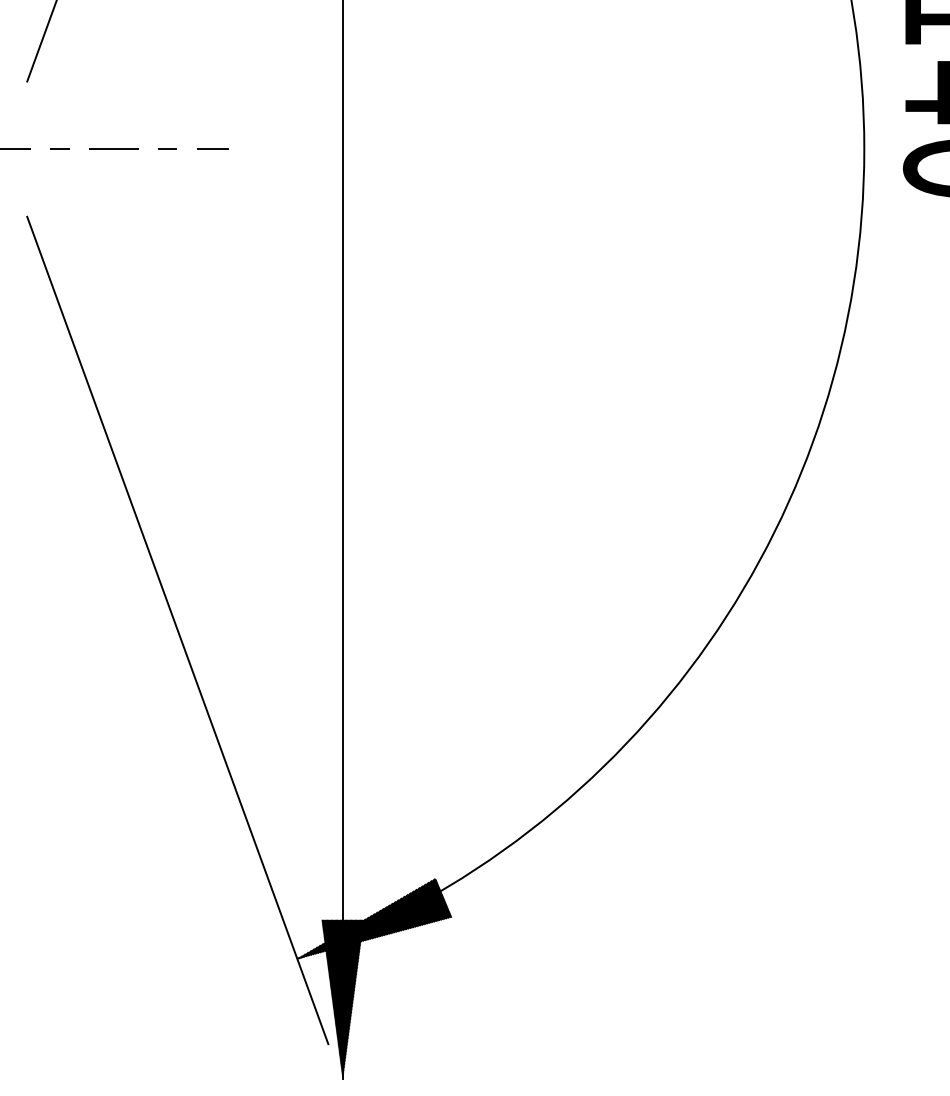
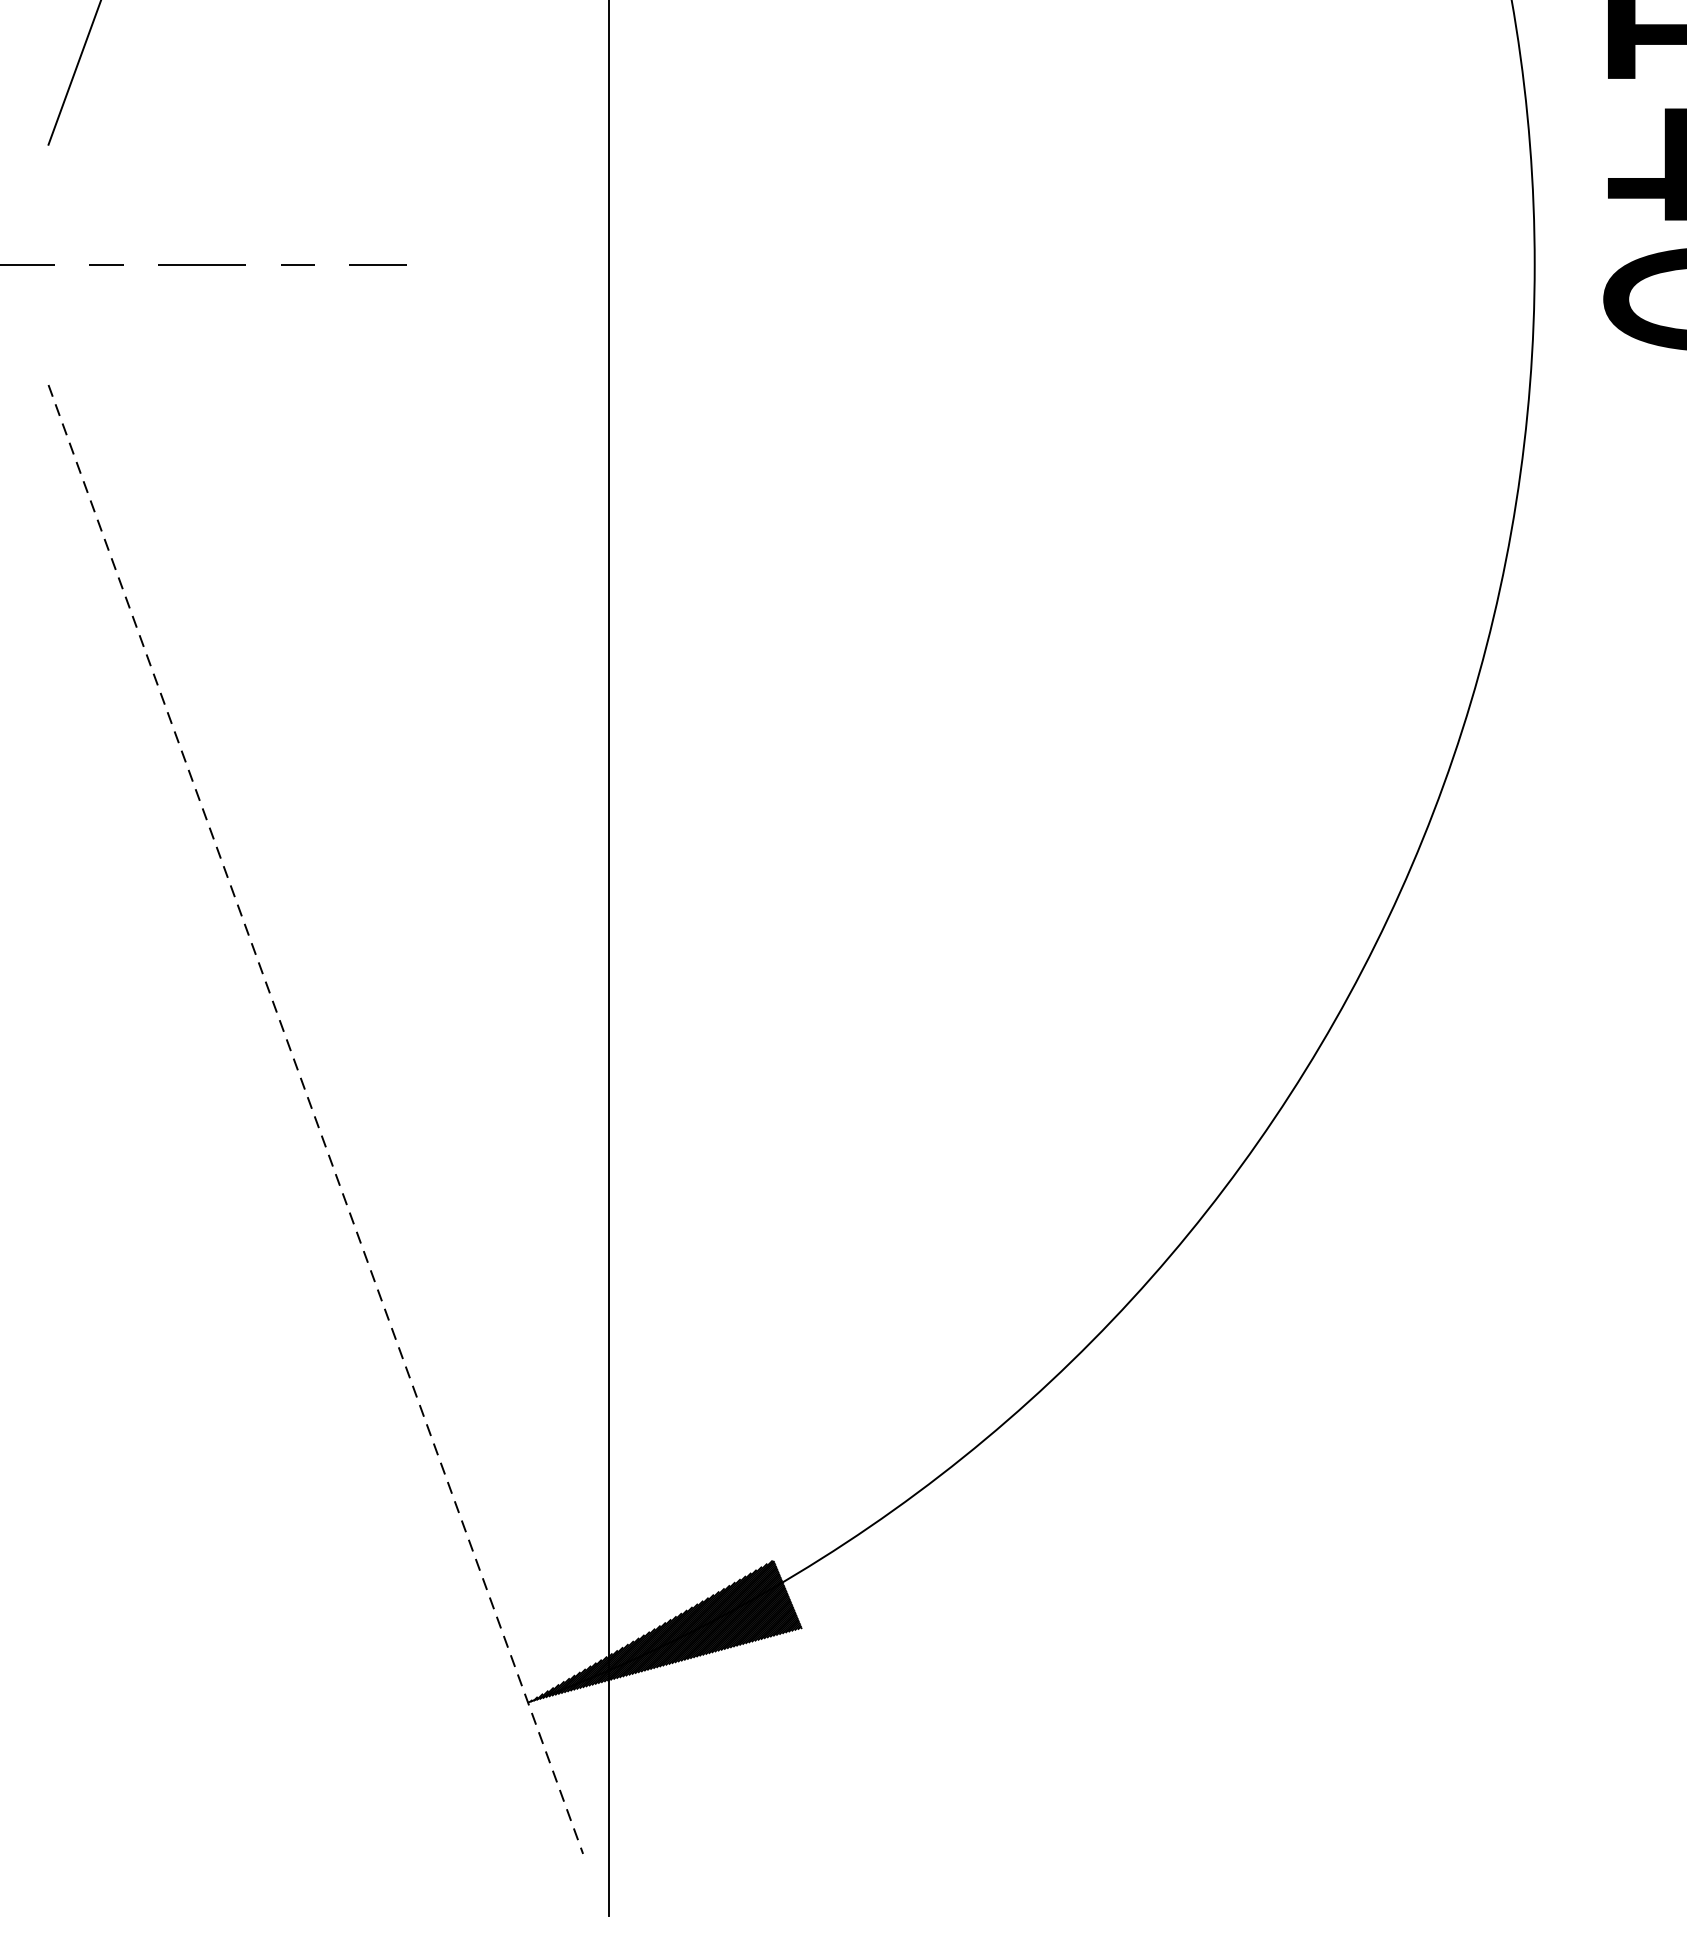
line: (177, 630) -> (315, 1119), solid -> dashed
hatch: (342, 999) -> (608, 1774), removed

